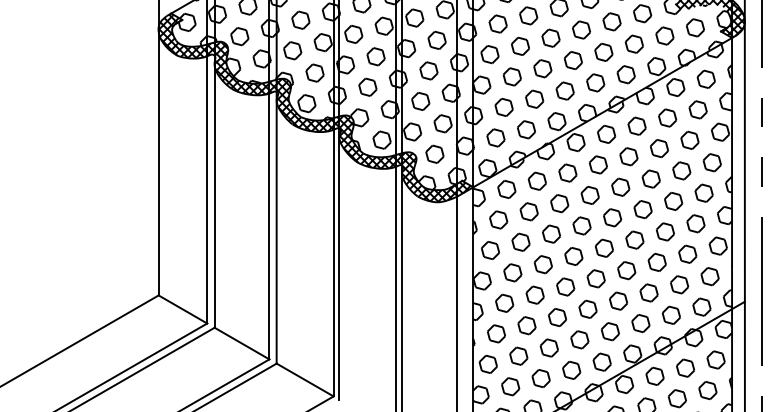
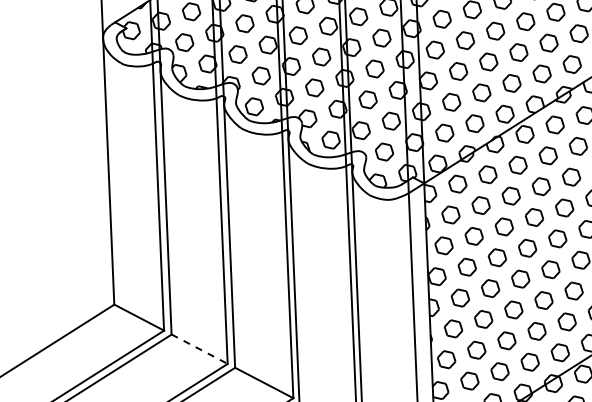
hatch: (315, 108) -> (263, 111), removed
line: (241, 343) -> (199, 349), solid -> dashed

